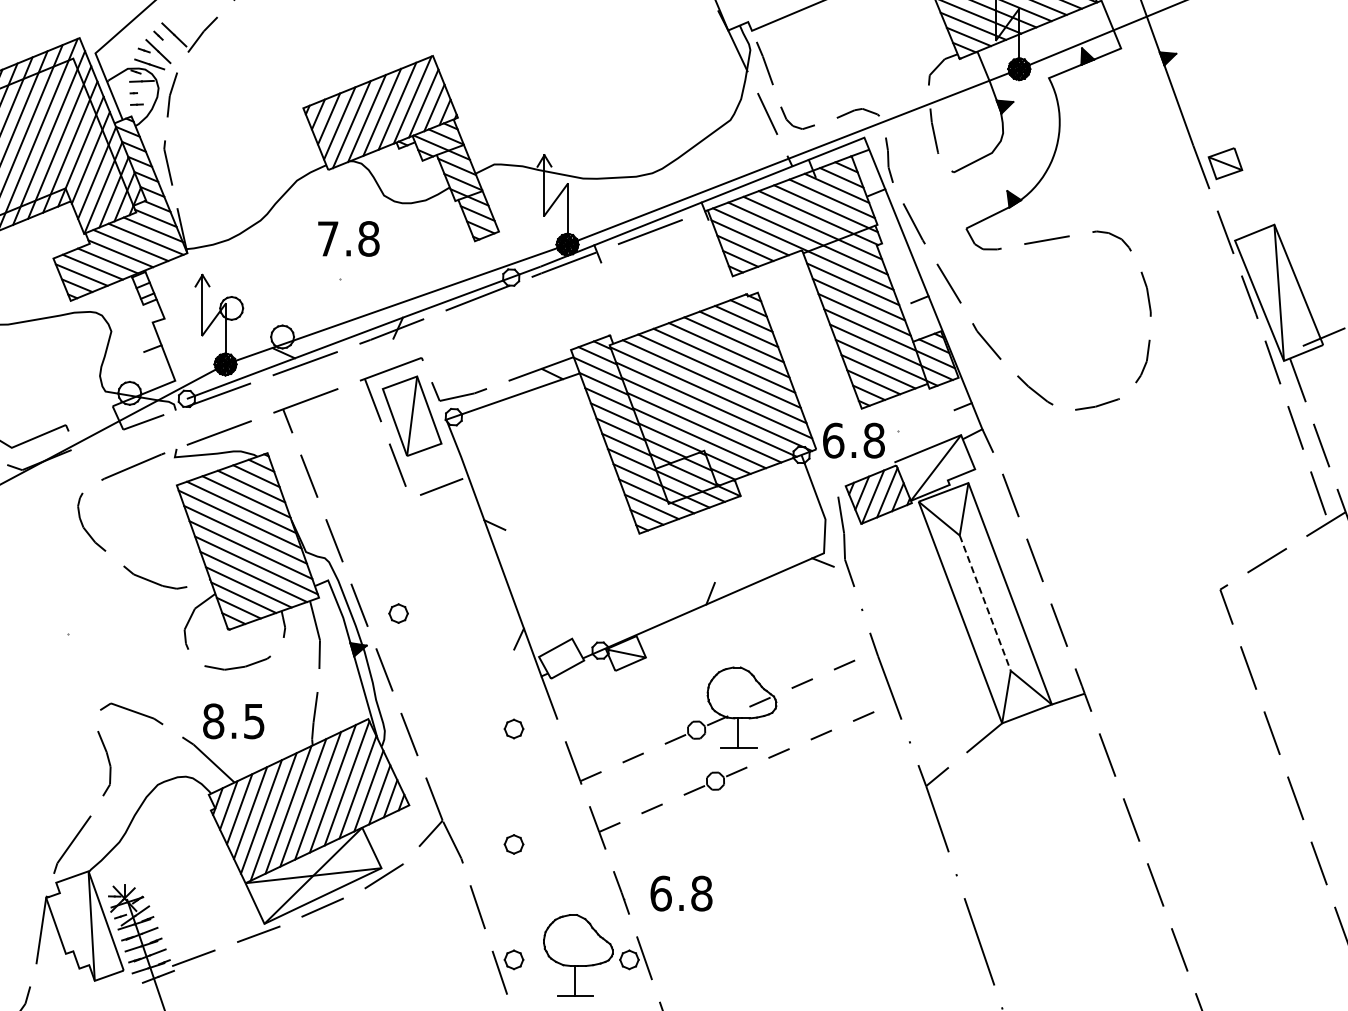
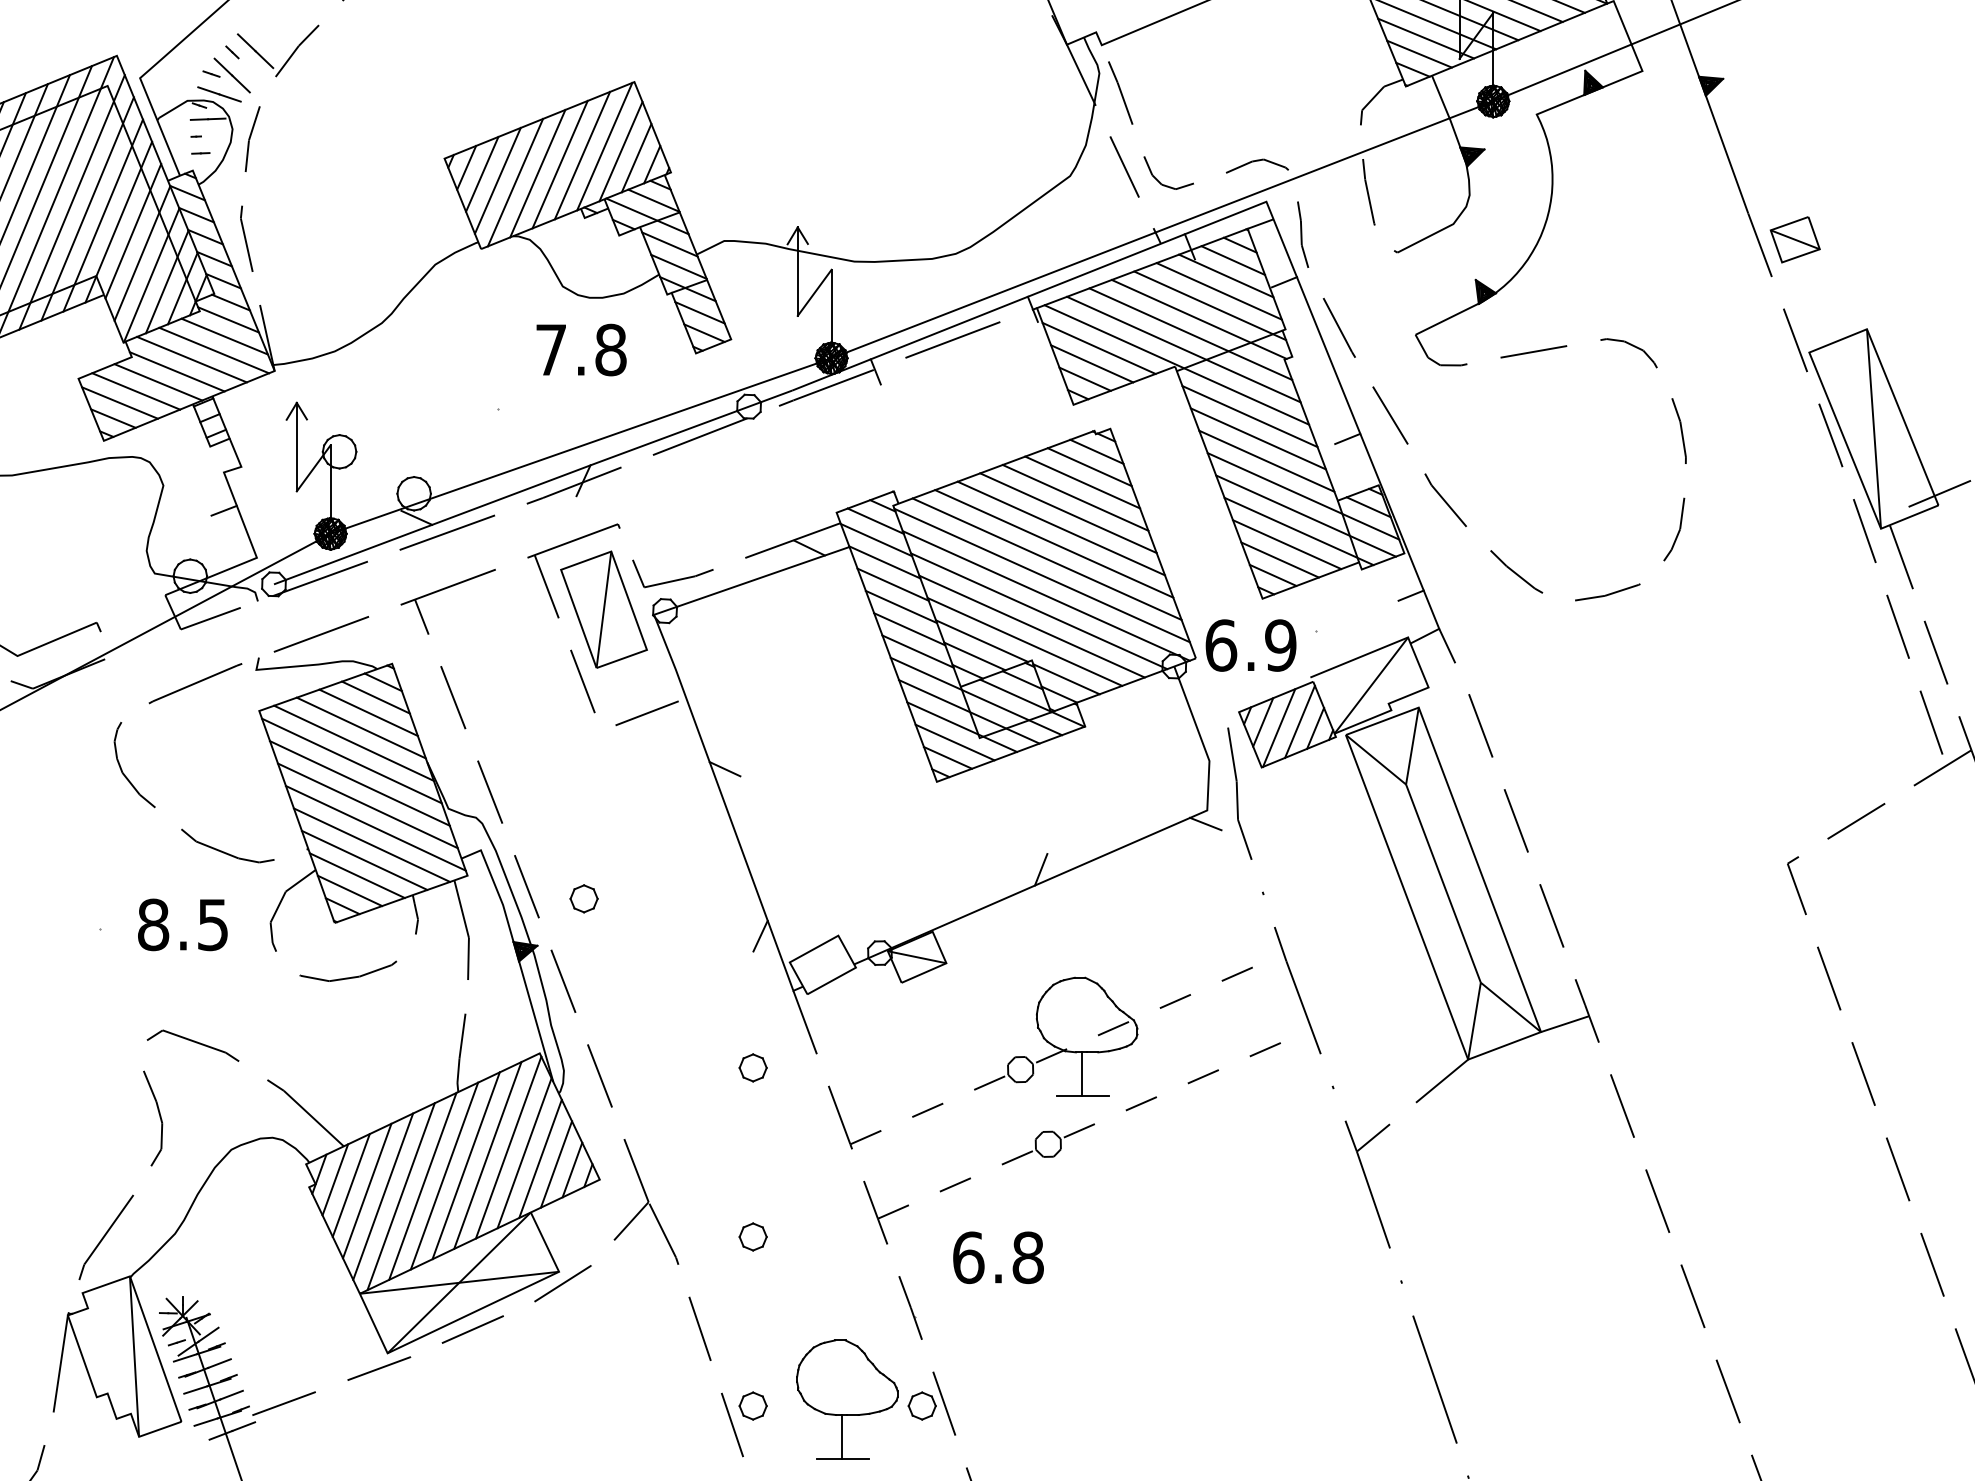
text: (348, 238) -> (581, 349), moved
text: (873, 440) -> (1279, 645), 6.8 -> 6.9
line: (985, 603) -> (1443, 884), dashed -> solid
text: (233, 721) -> (182, 925), moved
text: (681, 893) -> (998, 1257), moved

